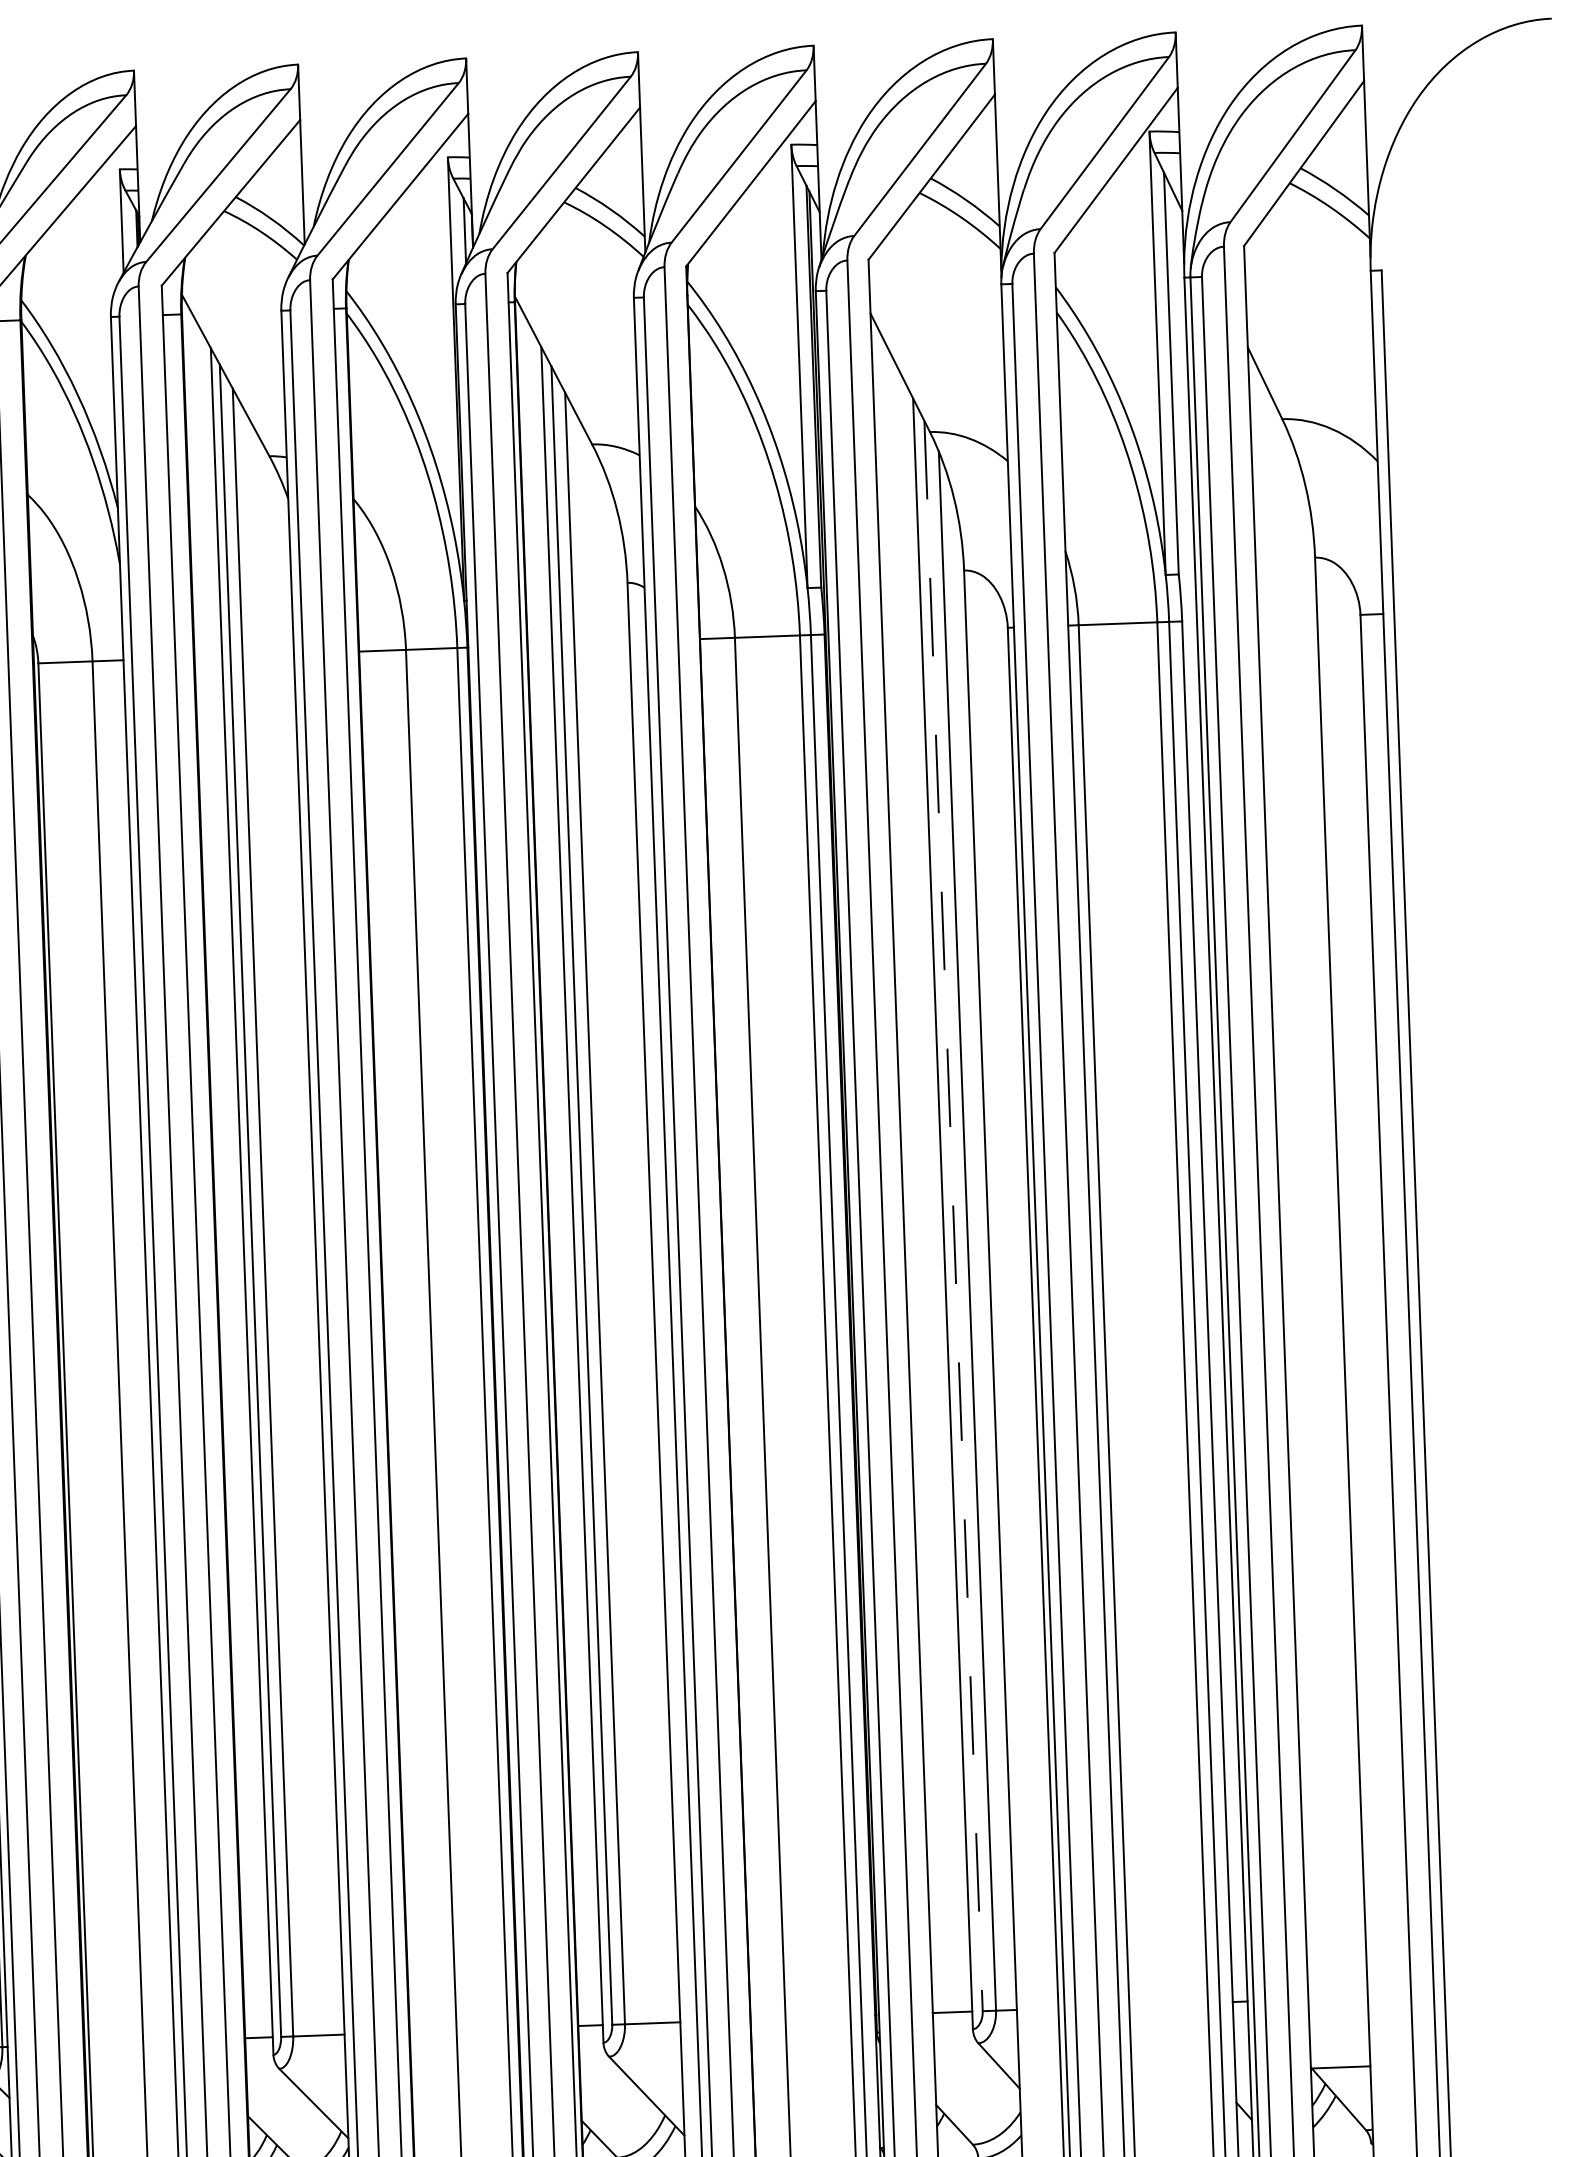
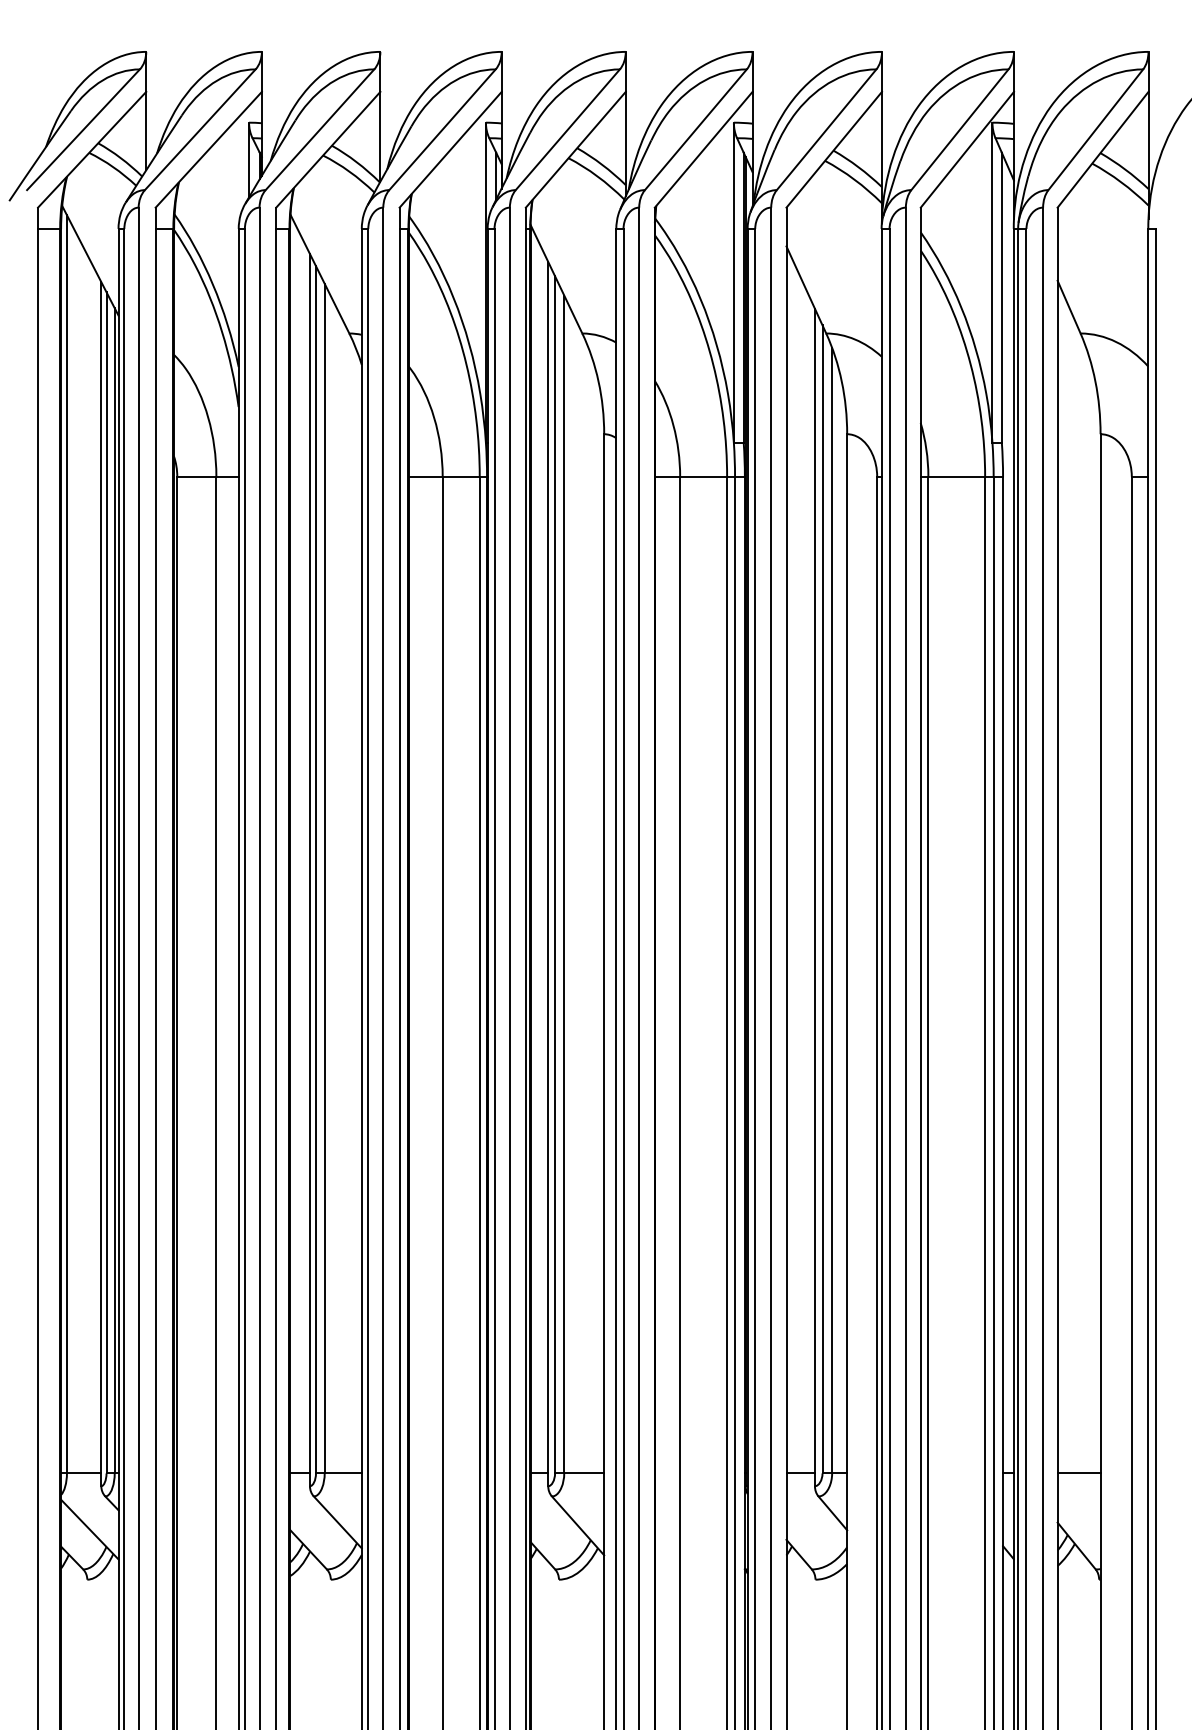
line: (953, 1216) -> (822, 899), dashed -> solid
line: (1339, 2067) -> (1078, 1473), moved

